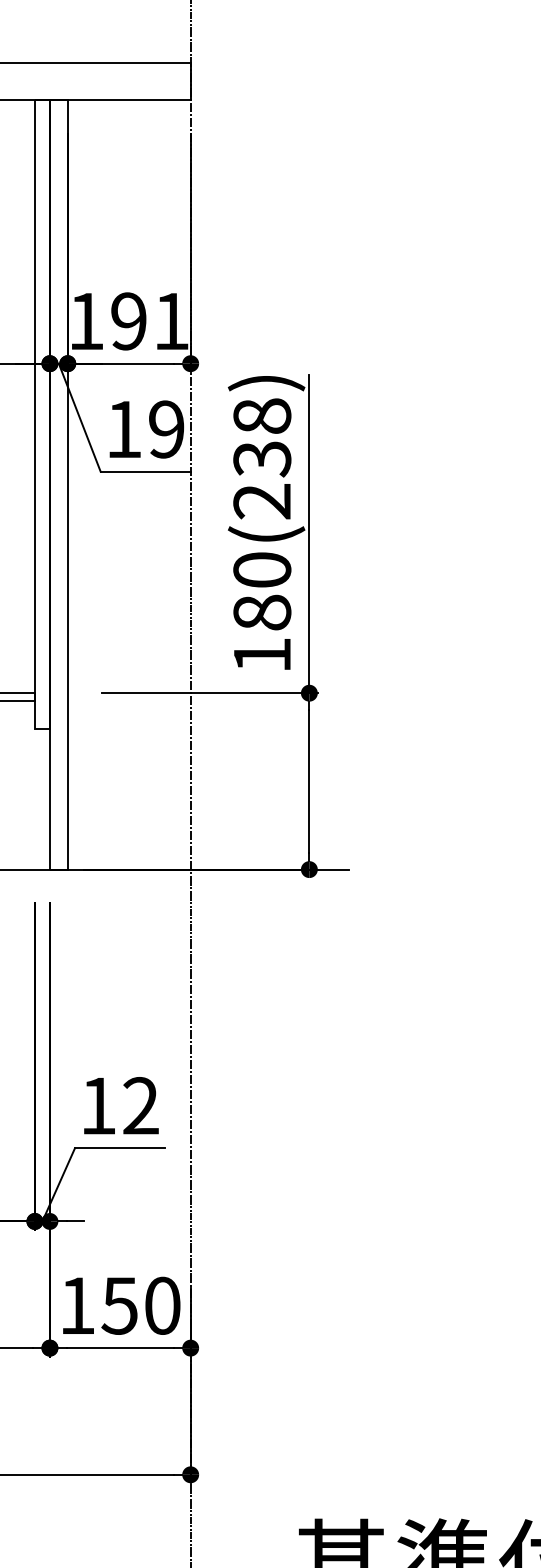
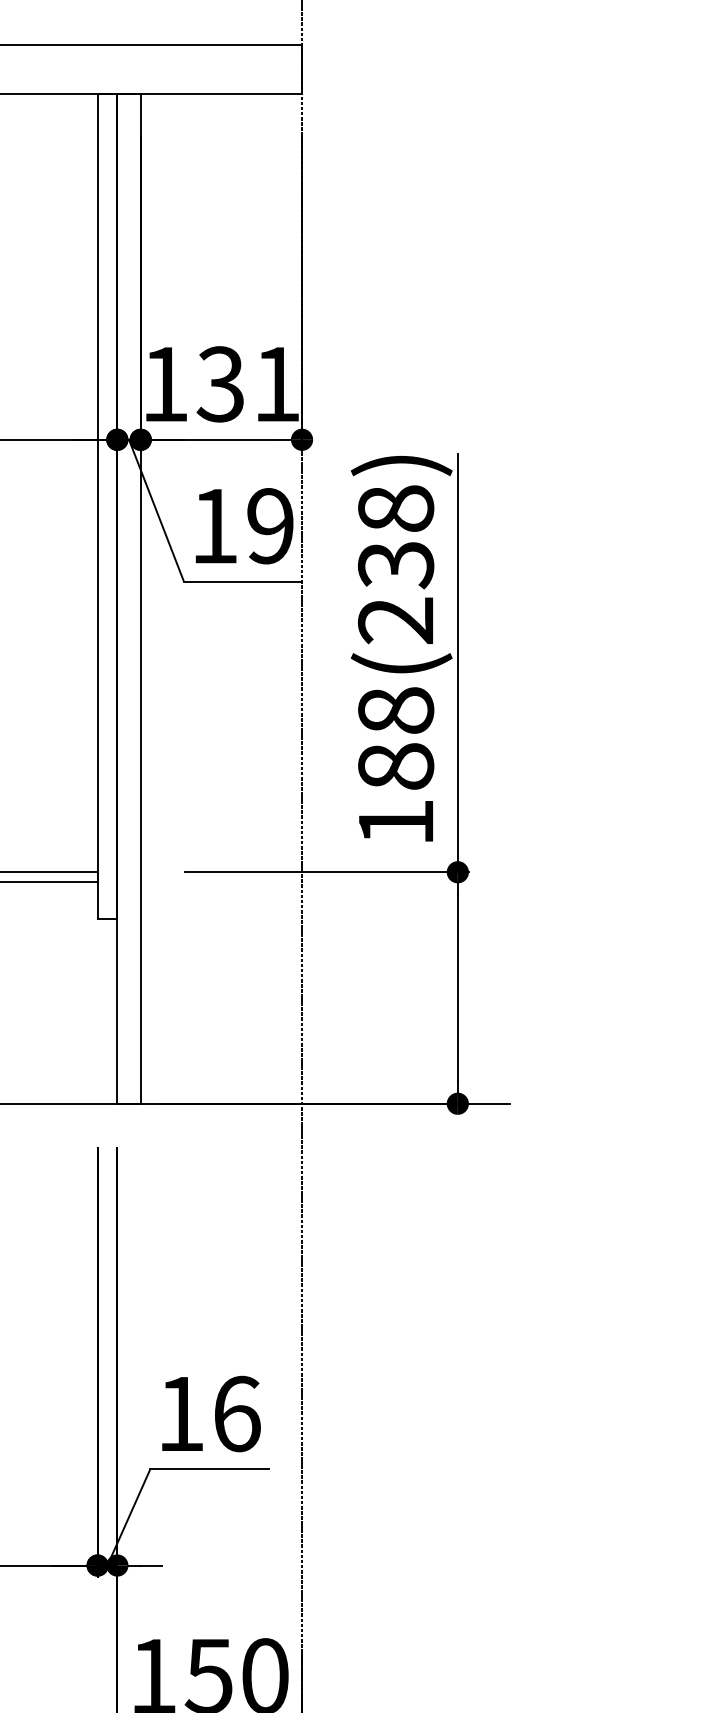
text: (128, 321) -> (220, 384), 191 -> 131
text: (262, 569) -> (396, 709), 180(238) -> 188(238)
text: (141, 1106) -> (237, 1414), 12 -> 16

